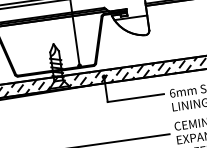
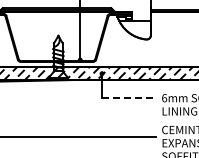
line: (136, 97) -> (129, 97), solid -> dashed

